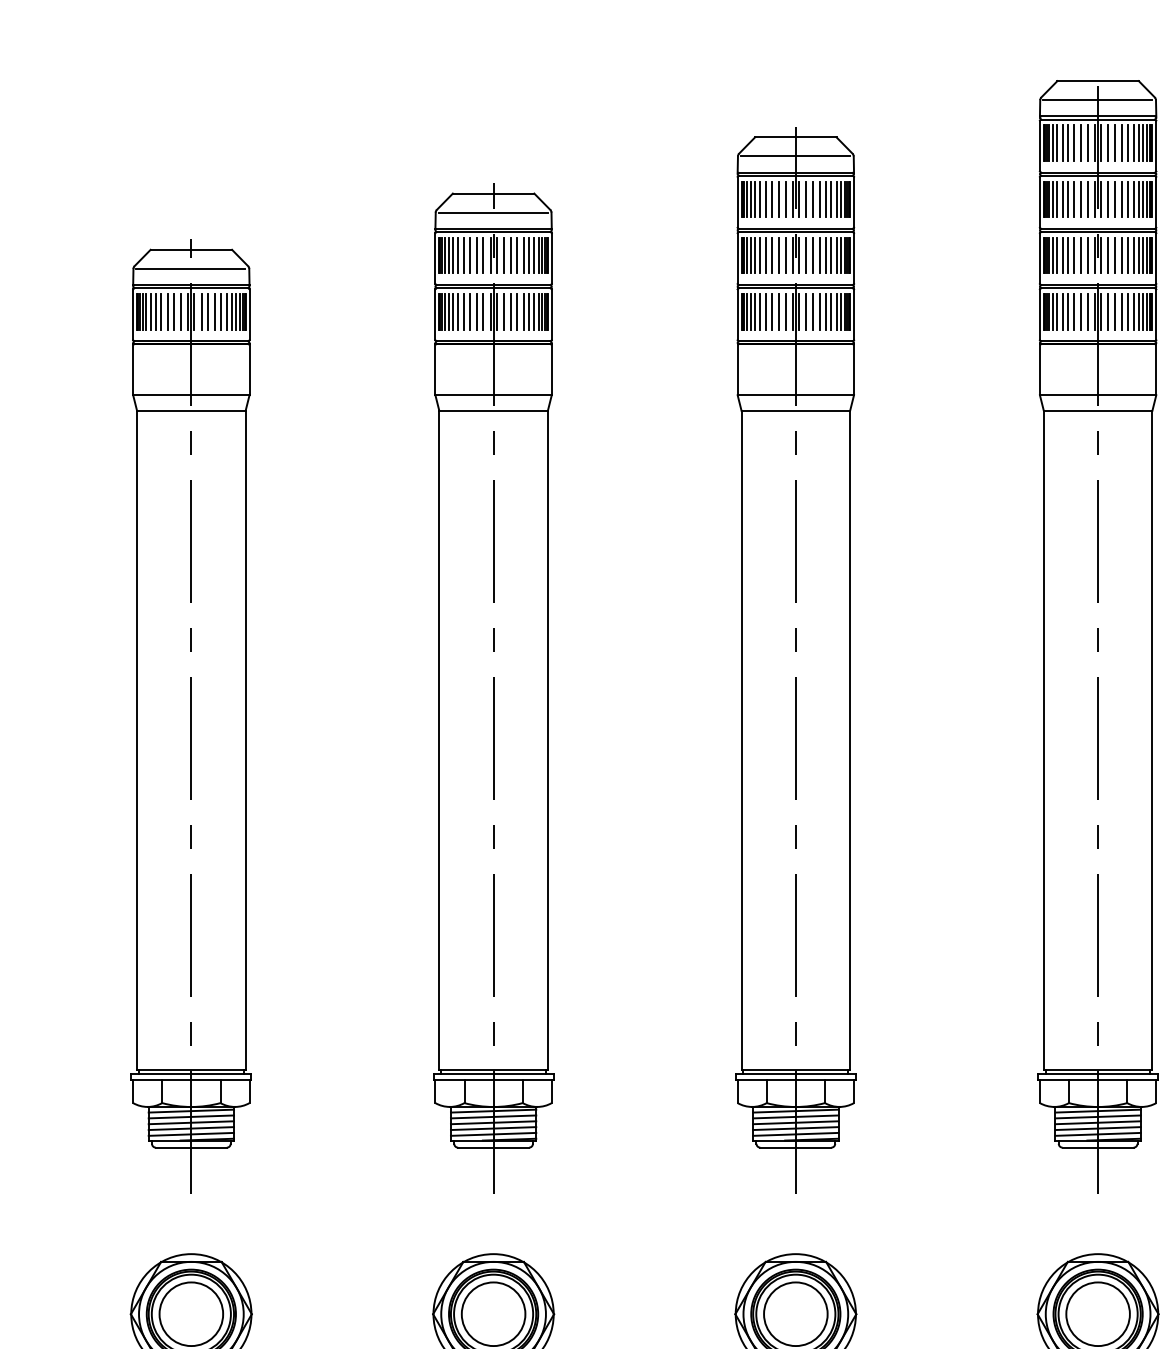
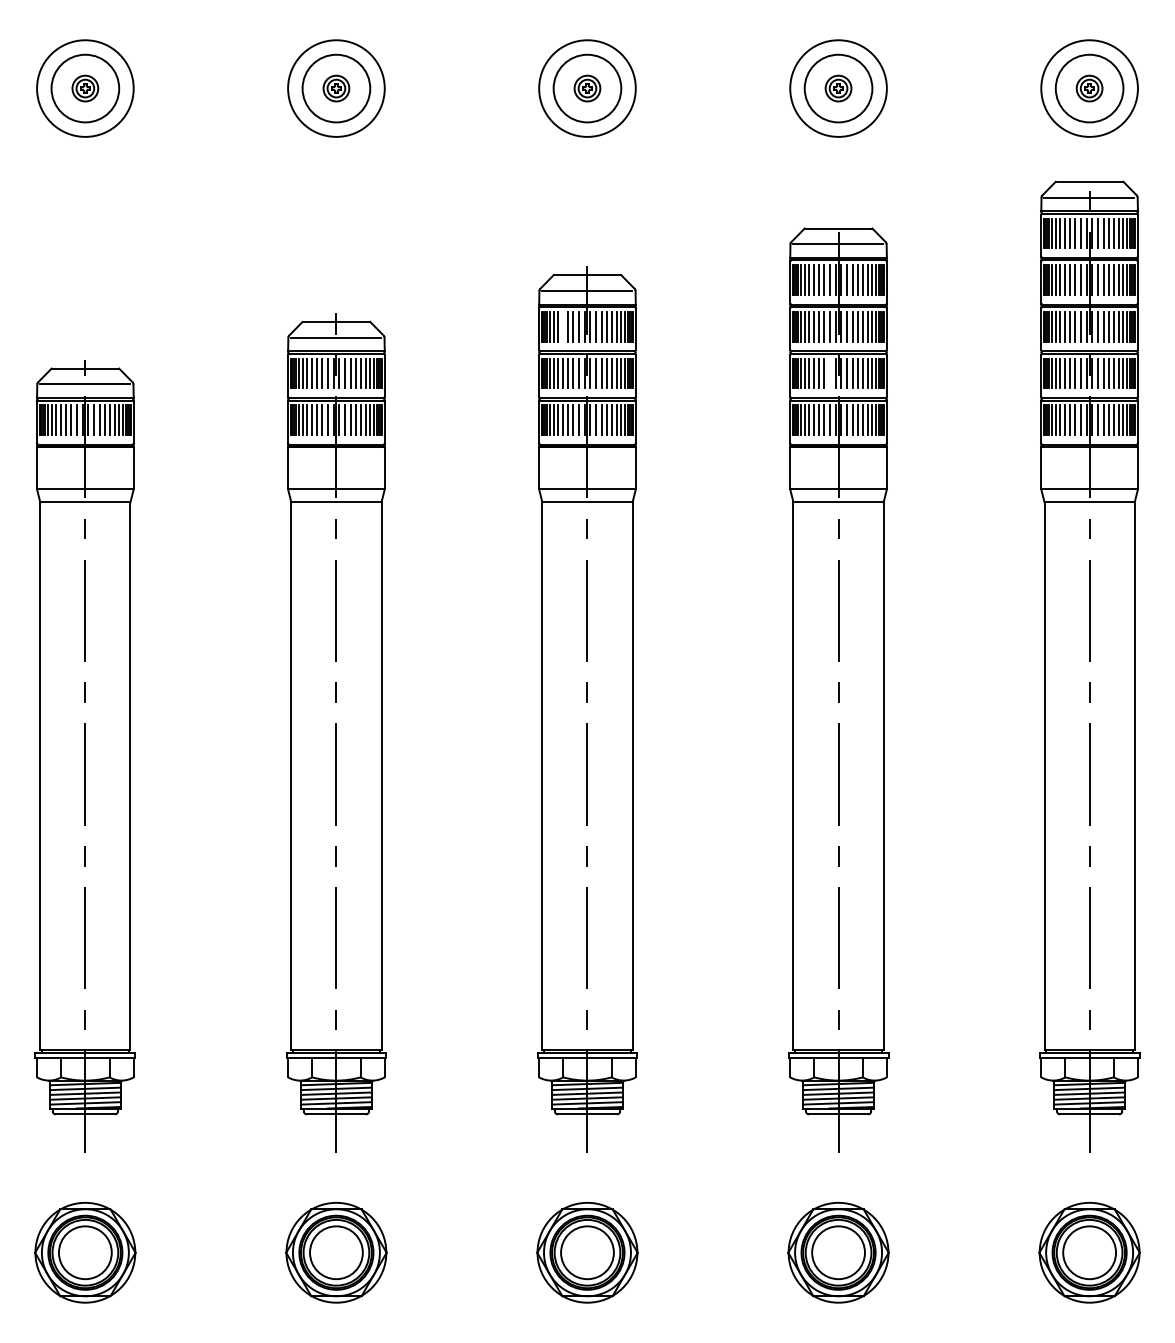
line: (765, 199) -> (562, 326), removed
line: (1088, 255) -> (830, 373), removed

